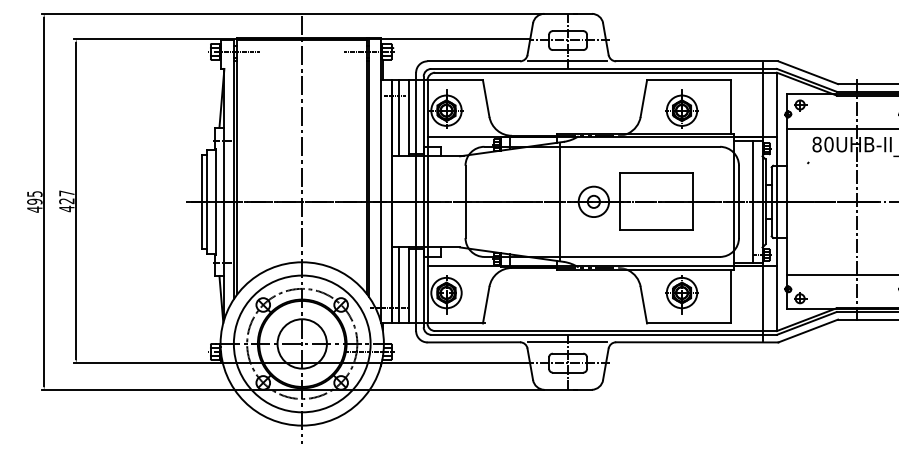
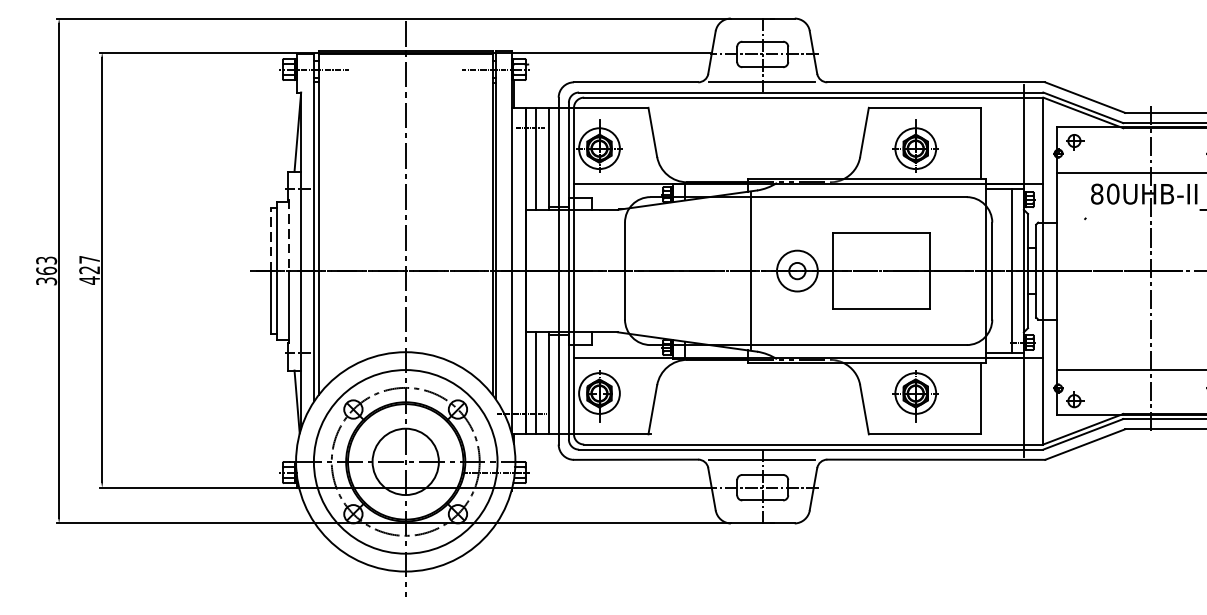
line: (215, 175) -> (289, 235), solid -> dashed
line: (201, 178) -> (270, 239), solid -> dashed
text: (34, 201) -> (46, 270), 495 -> 363

